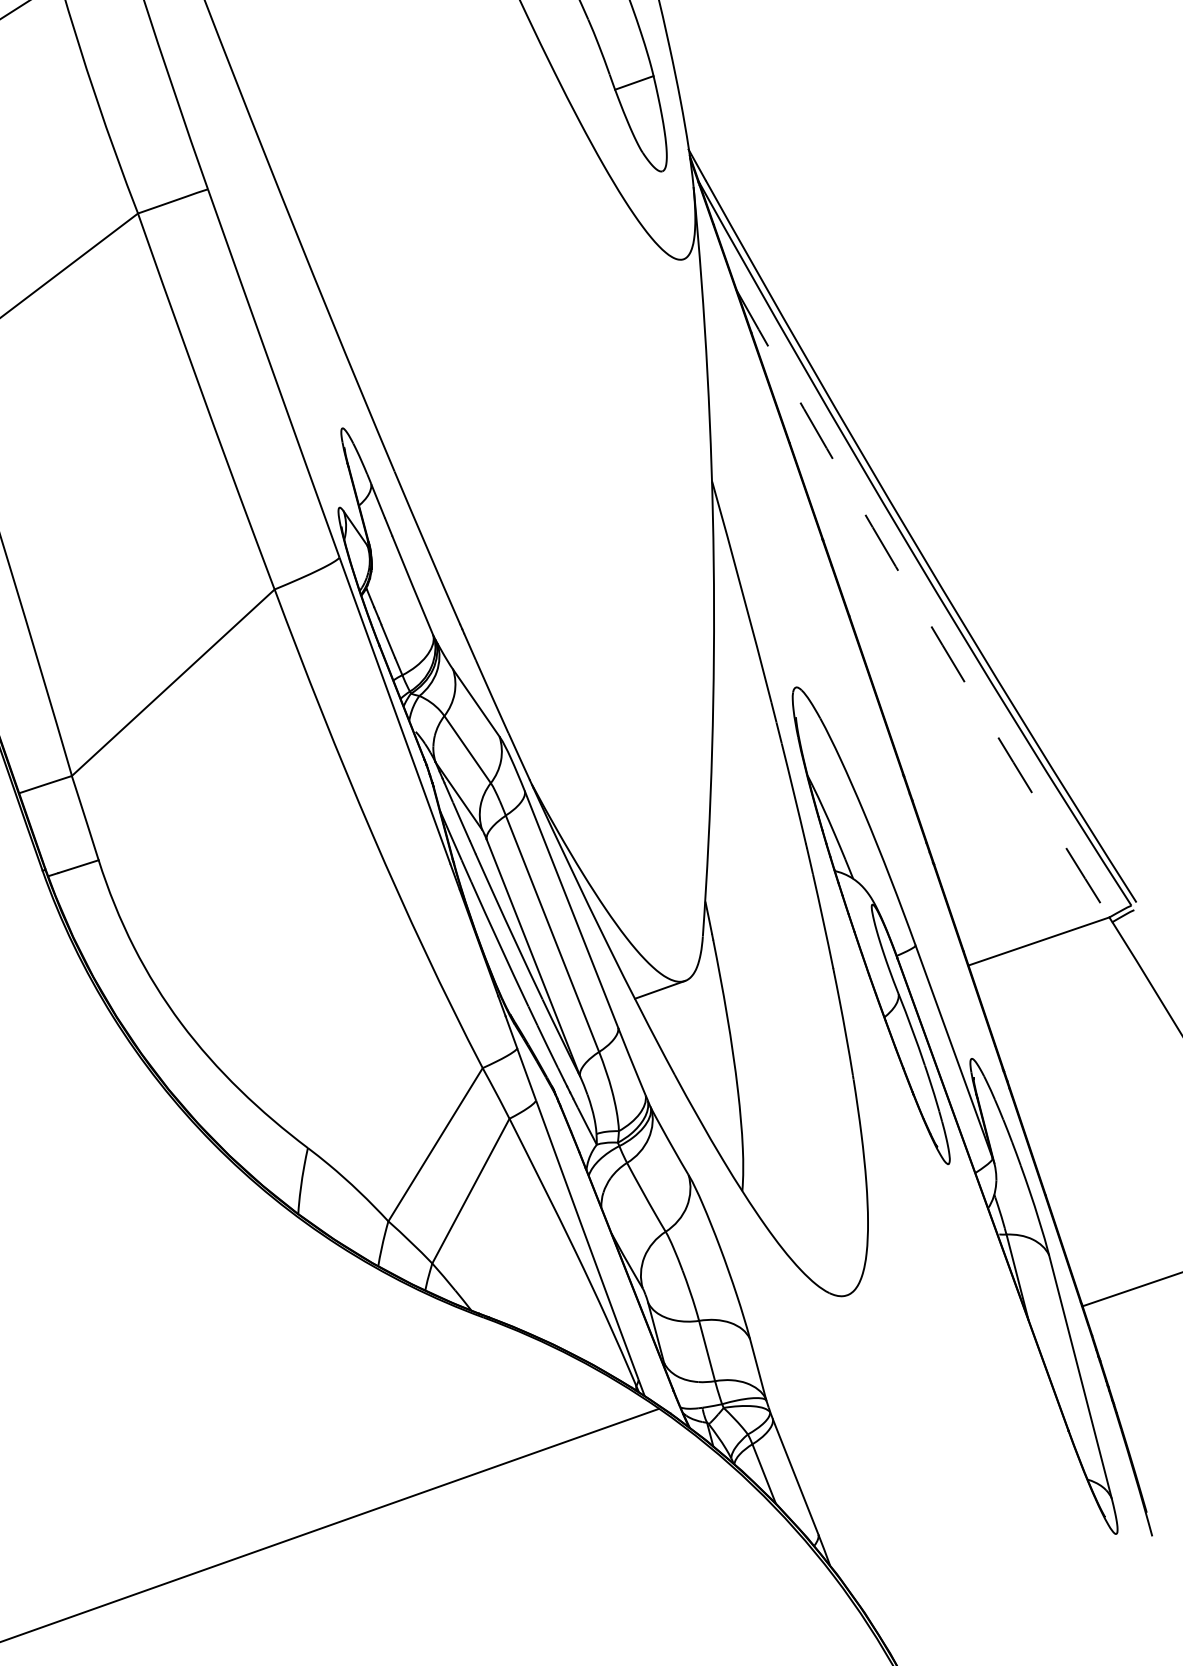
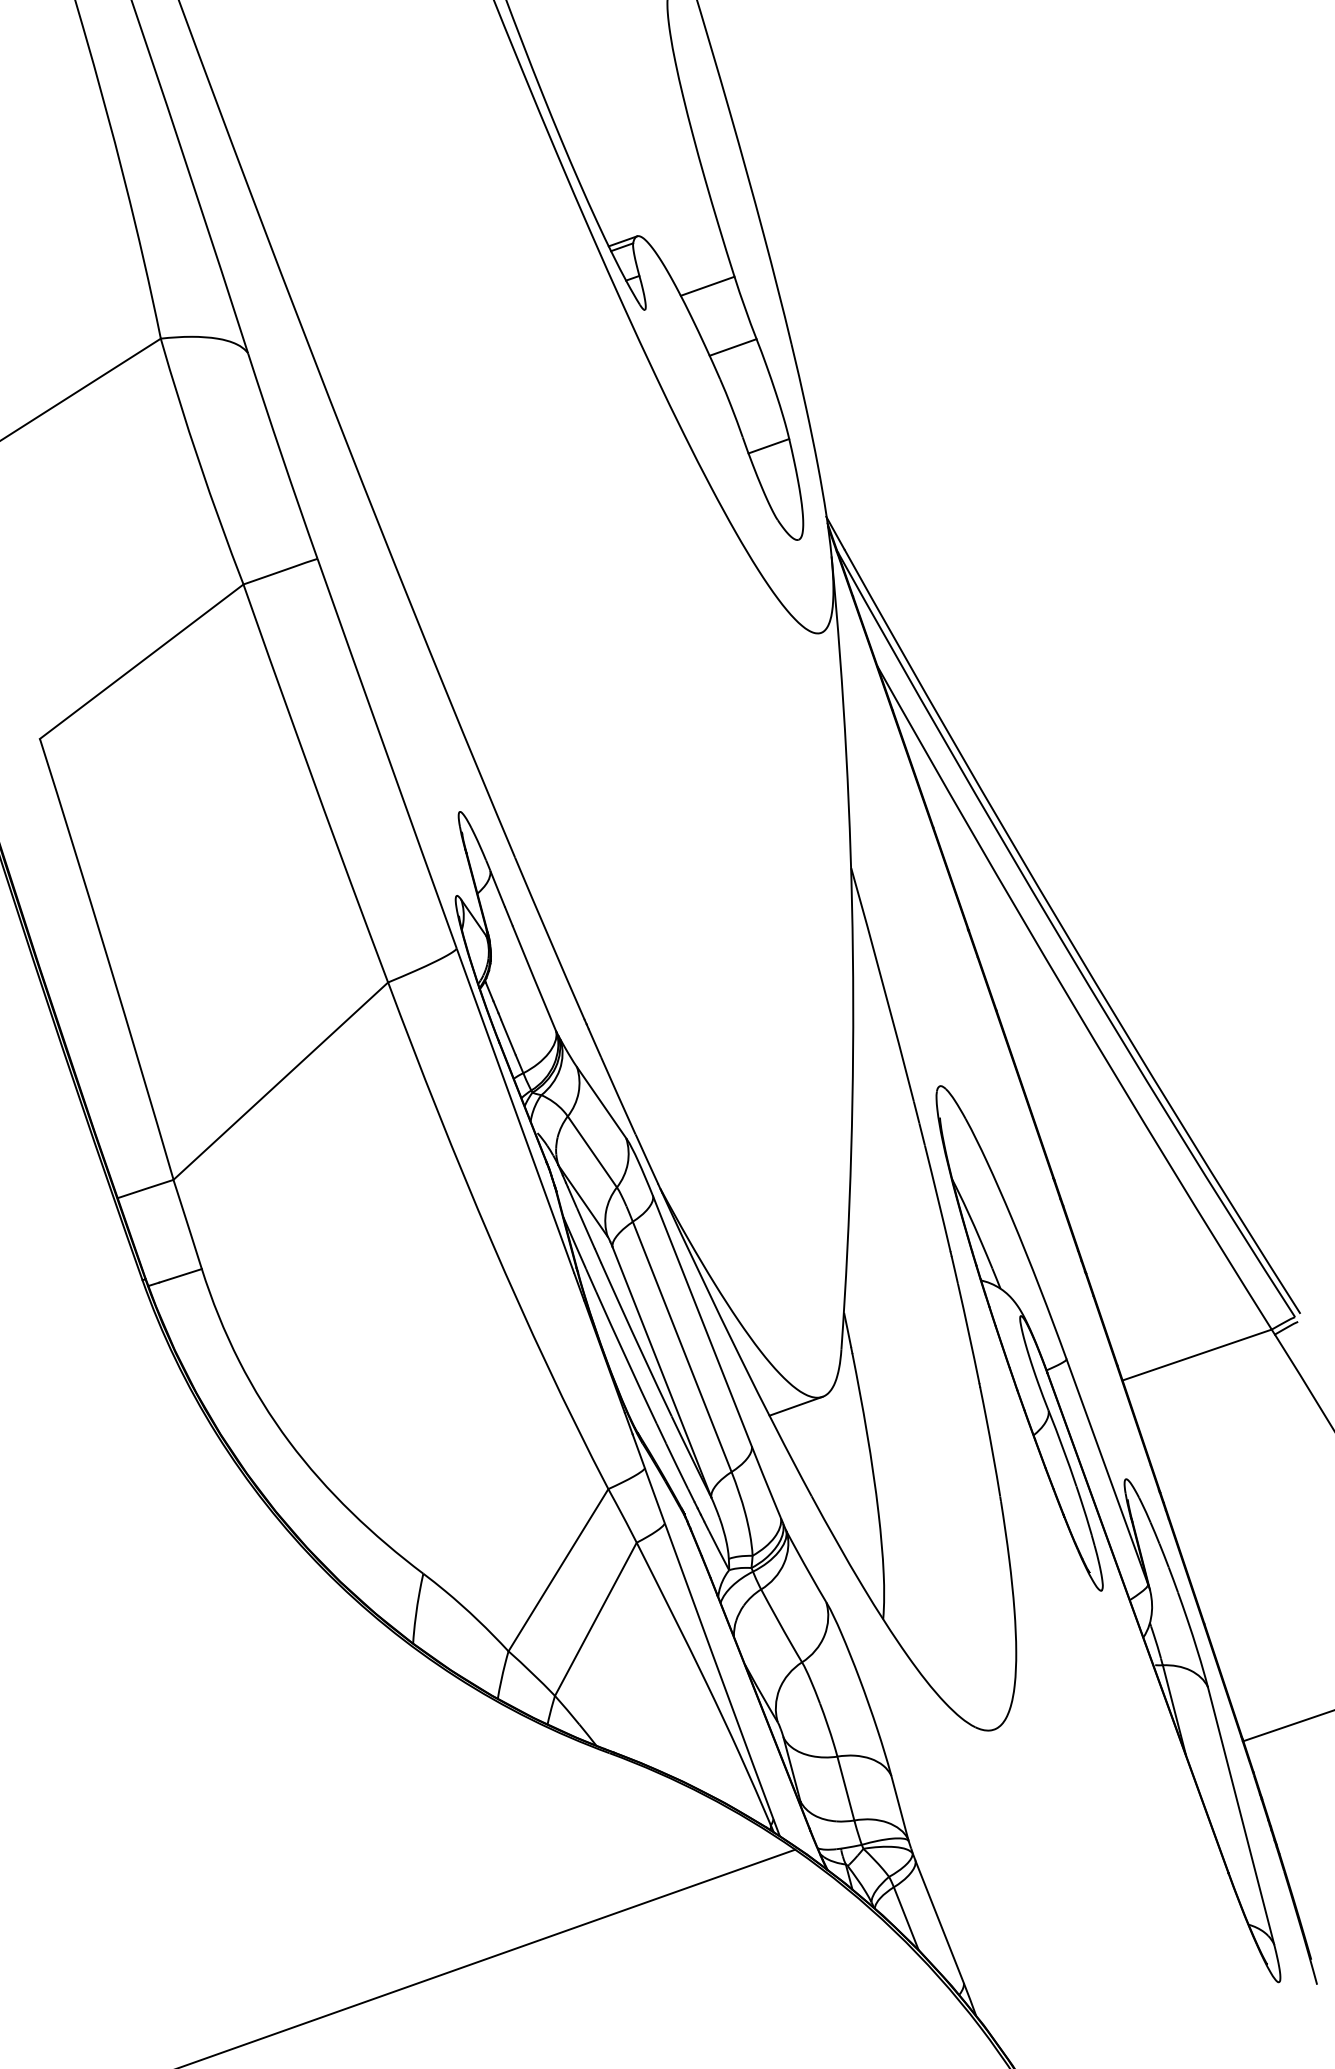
arc: (919, 605) -> (1070, 999), dashed -> solid

